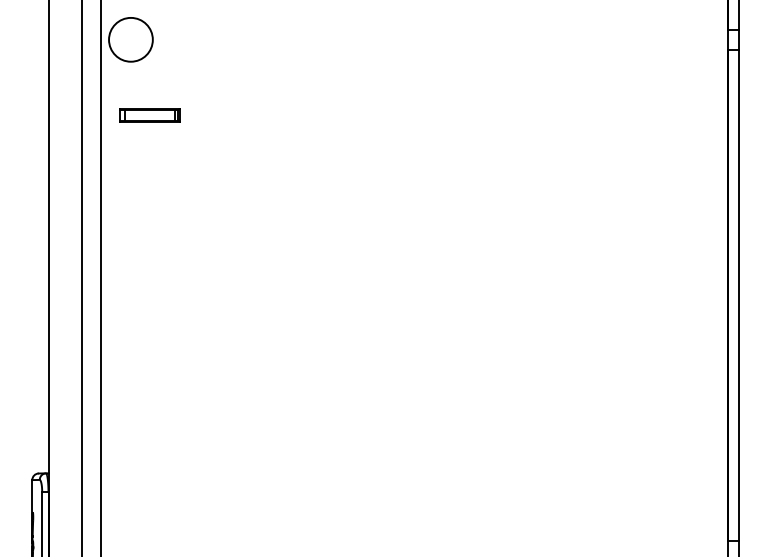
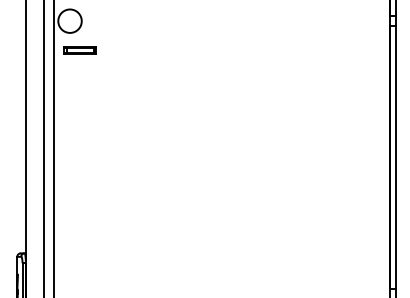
part: (148, 115) -> (79, 50), moved

